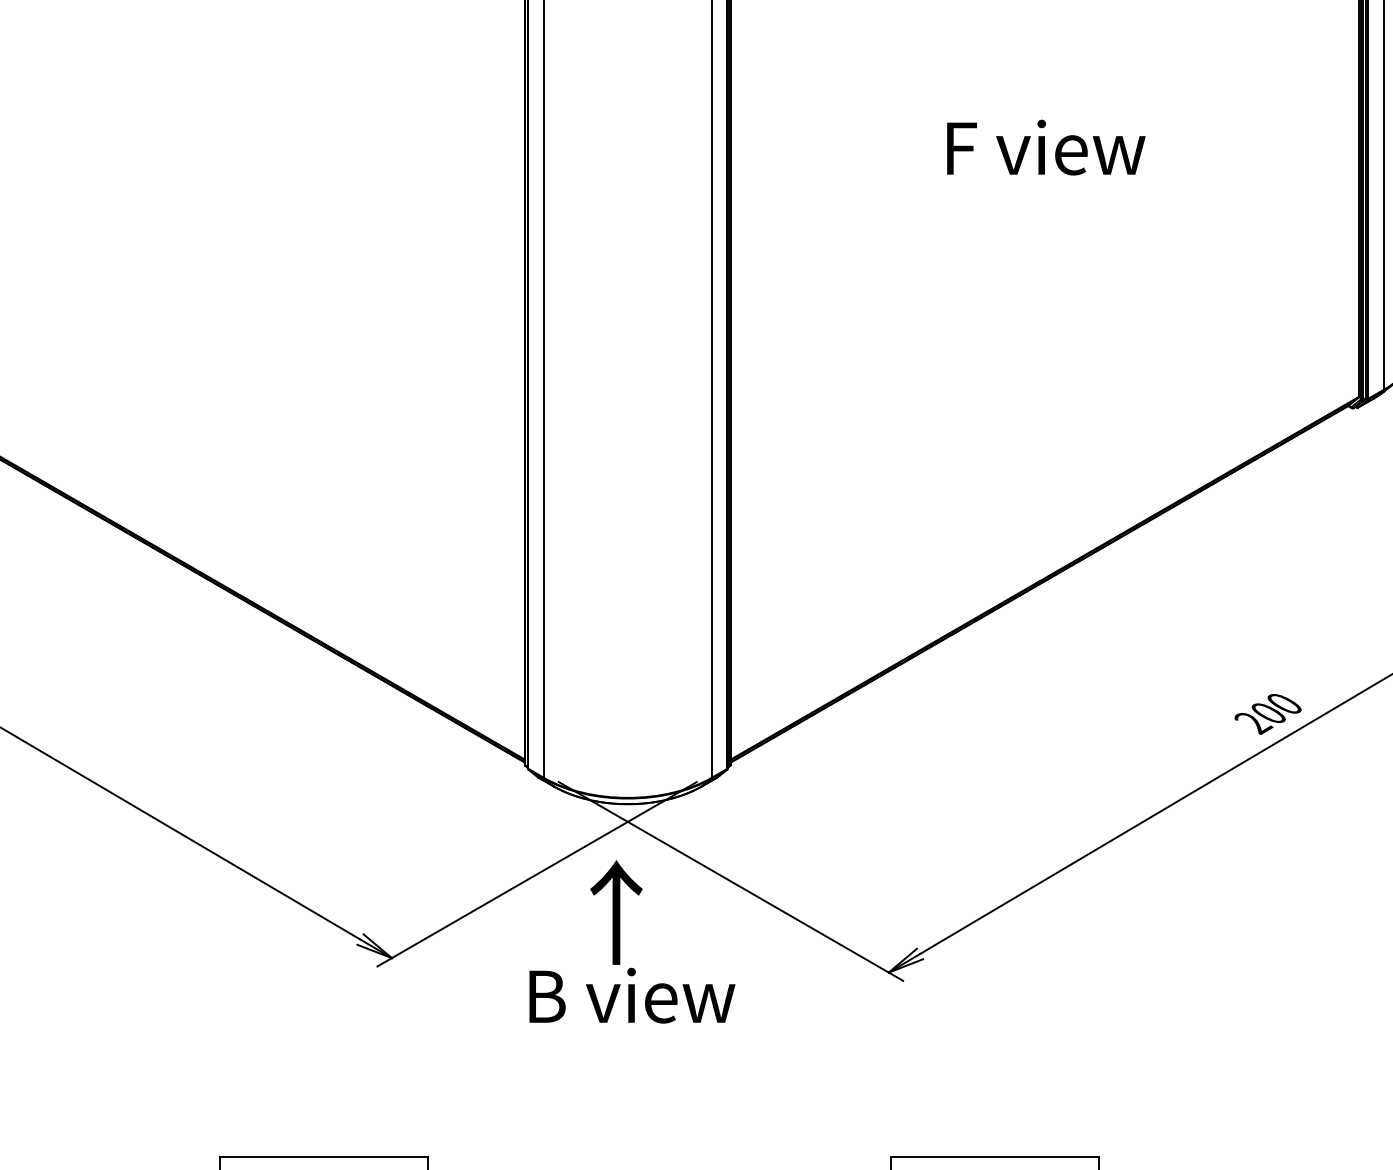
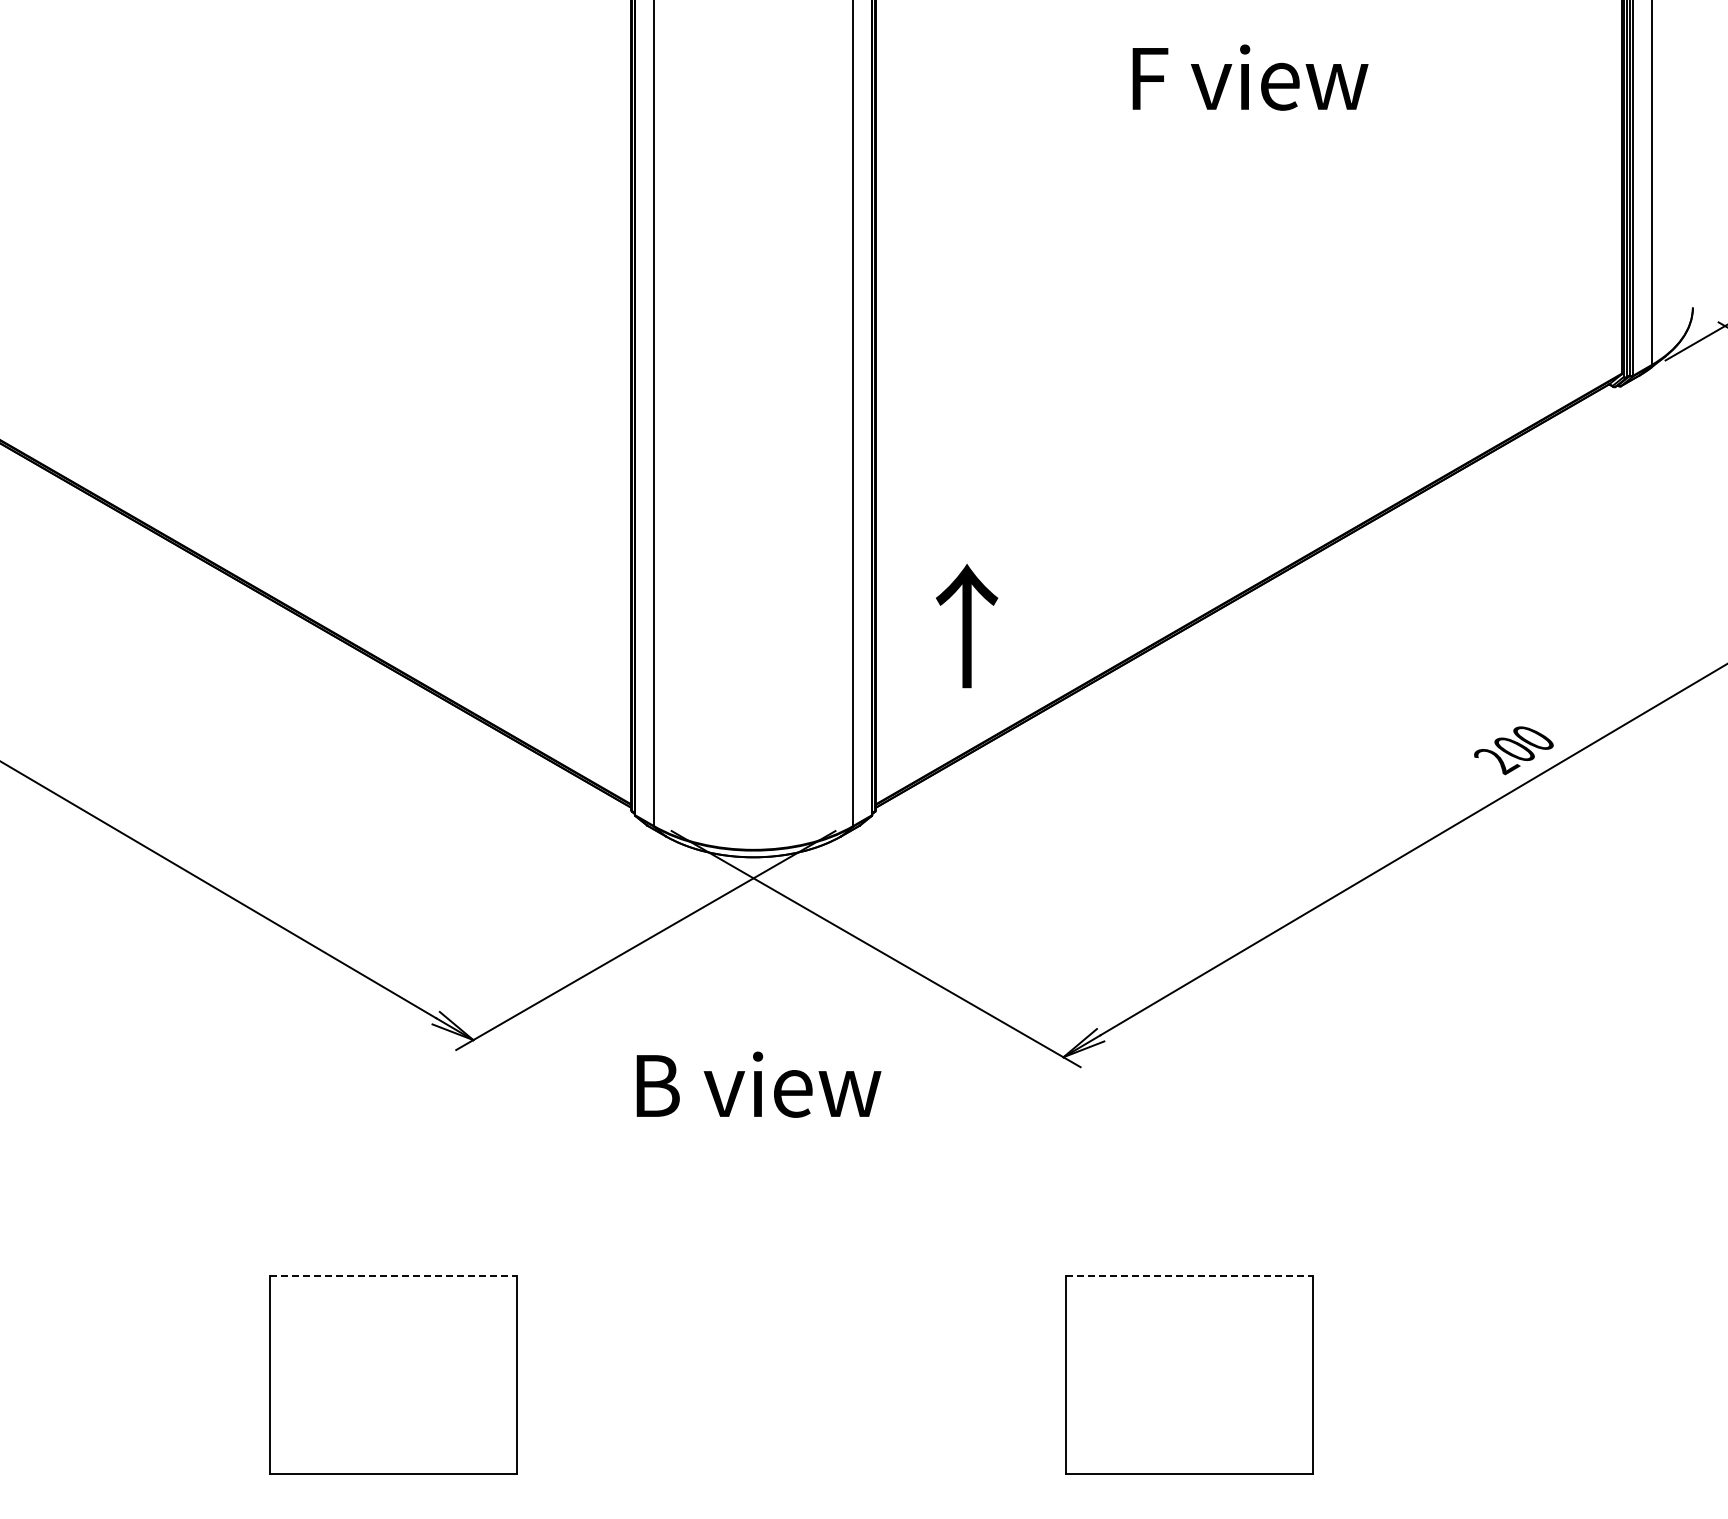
text: (616, 912) -> (967, 626), moved
line: (324, 1157) -> (393, 1276), solid -> dashed
line: (994, 1157) -> (1189, 1276), solid -> dashed

